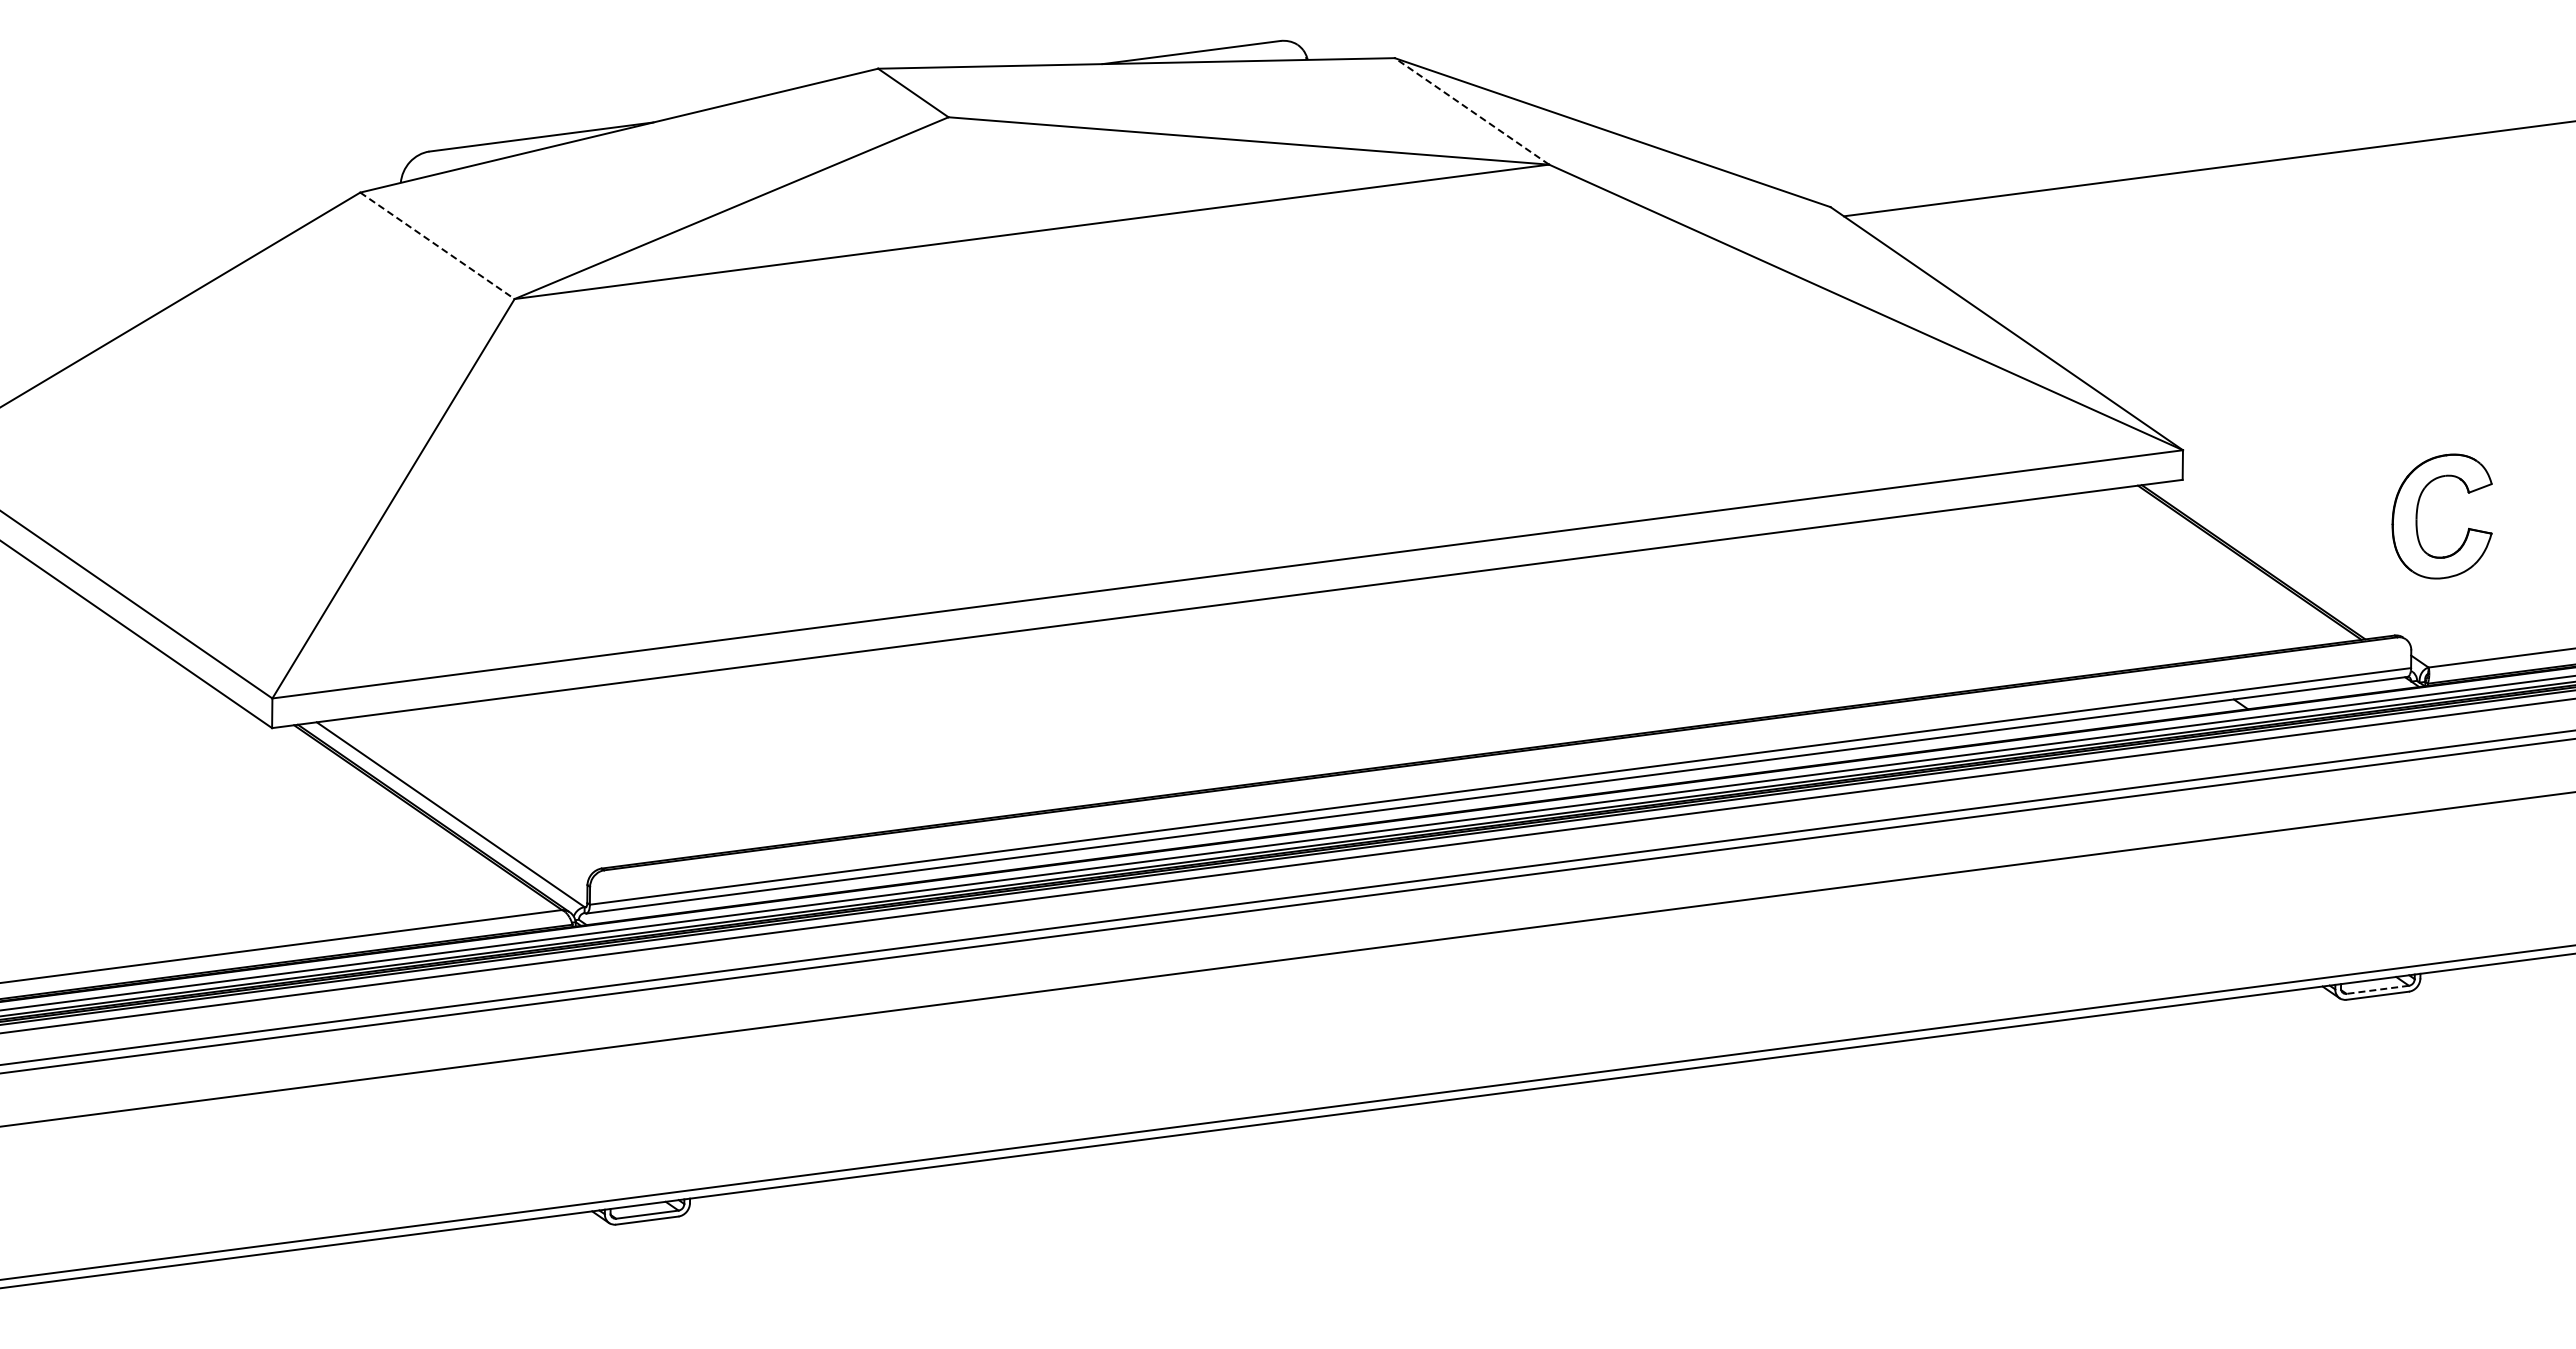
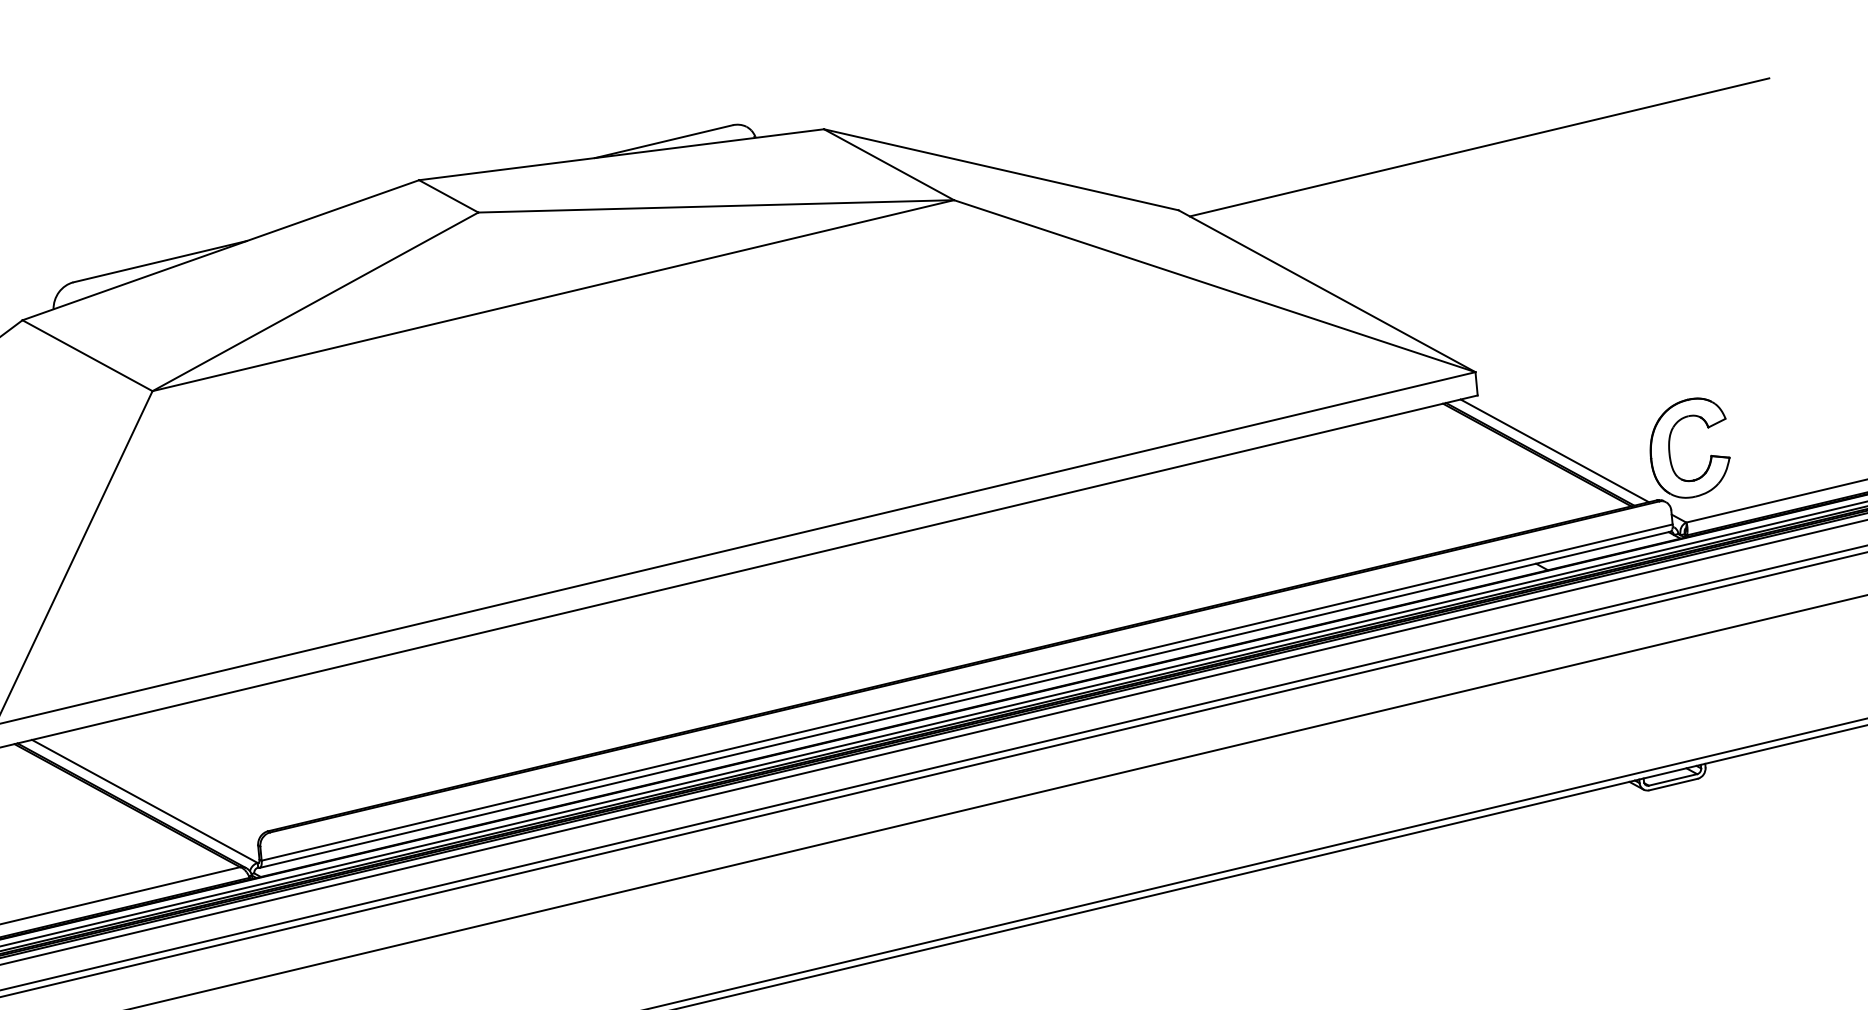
line: (1472, 111) -> (889, 164), dashed -> solid
line: (437, 245) -> (87, 355), dashed -> solid
part: (2417, 516) -> (1669, 450), moved
line: (2272, 559) -> (1554, 450), added
line: (2377, 989) -> (1672, 779), dashed -> solid

